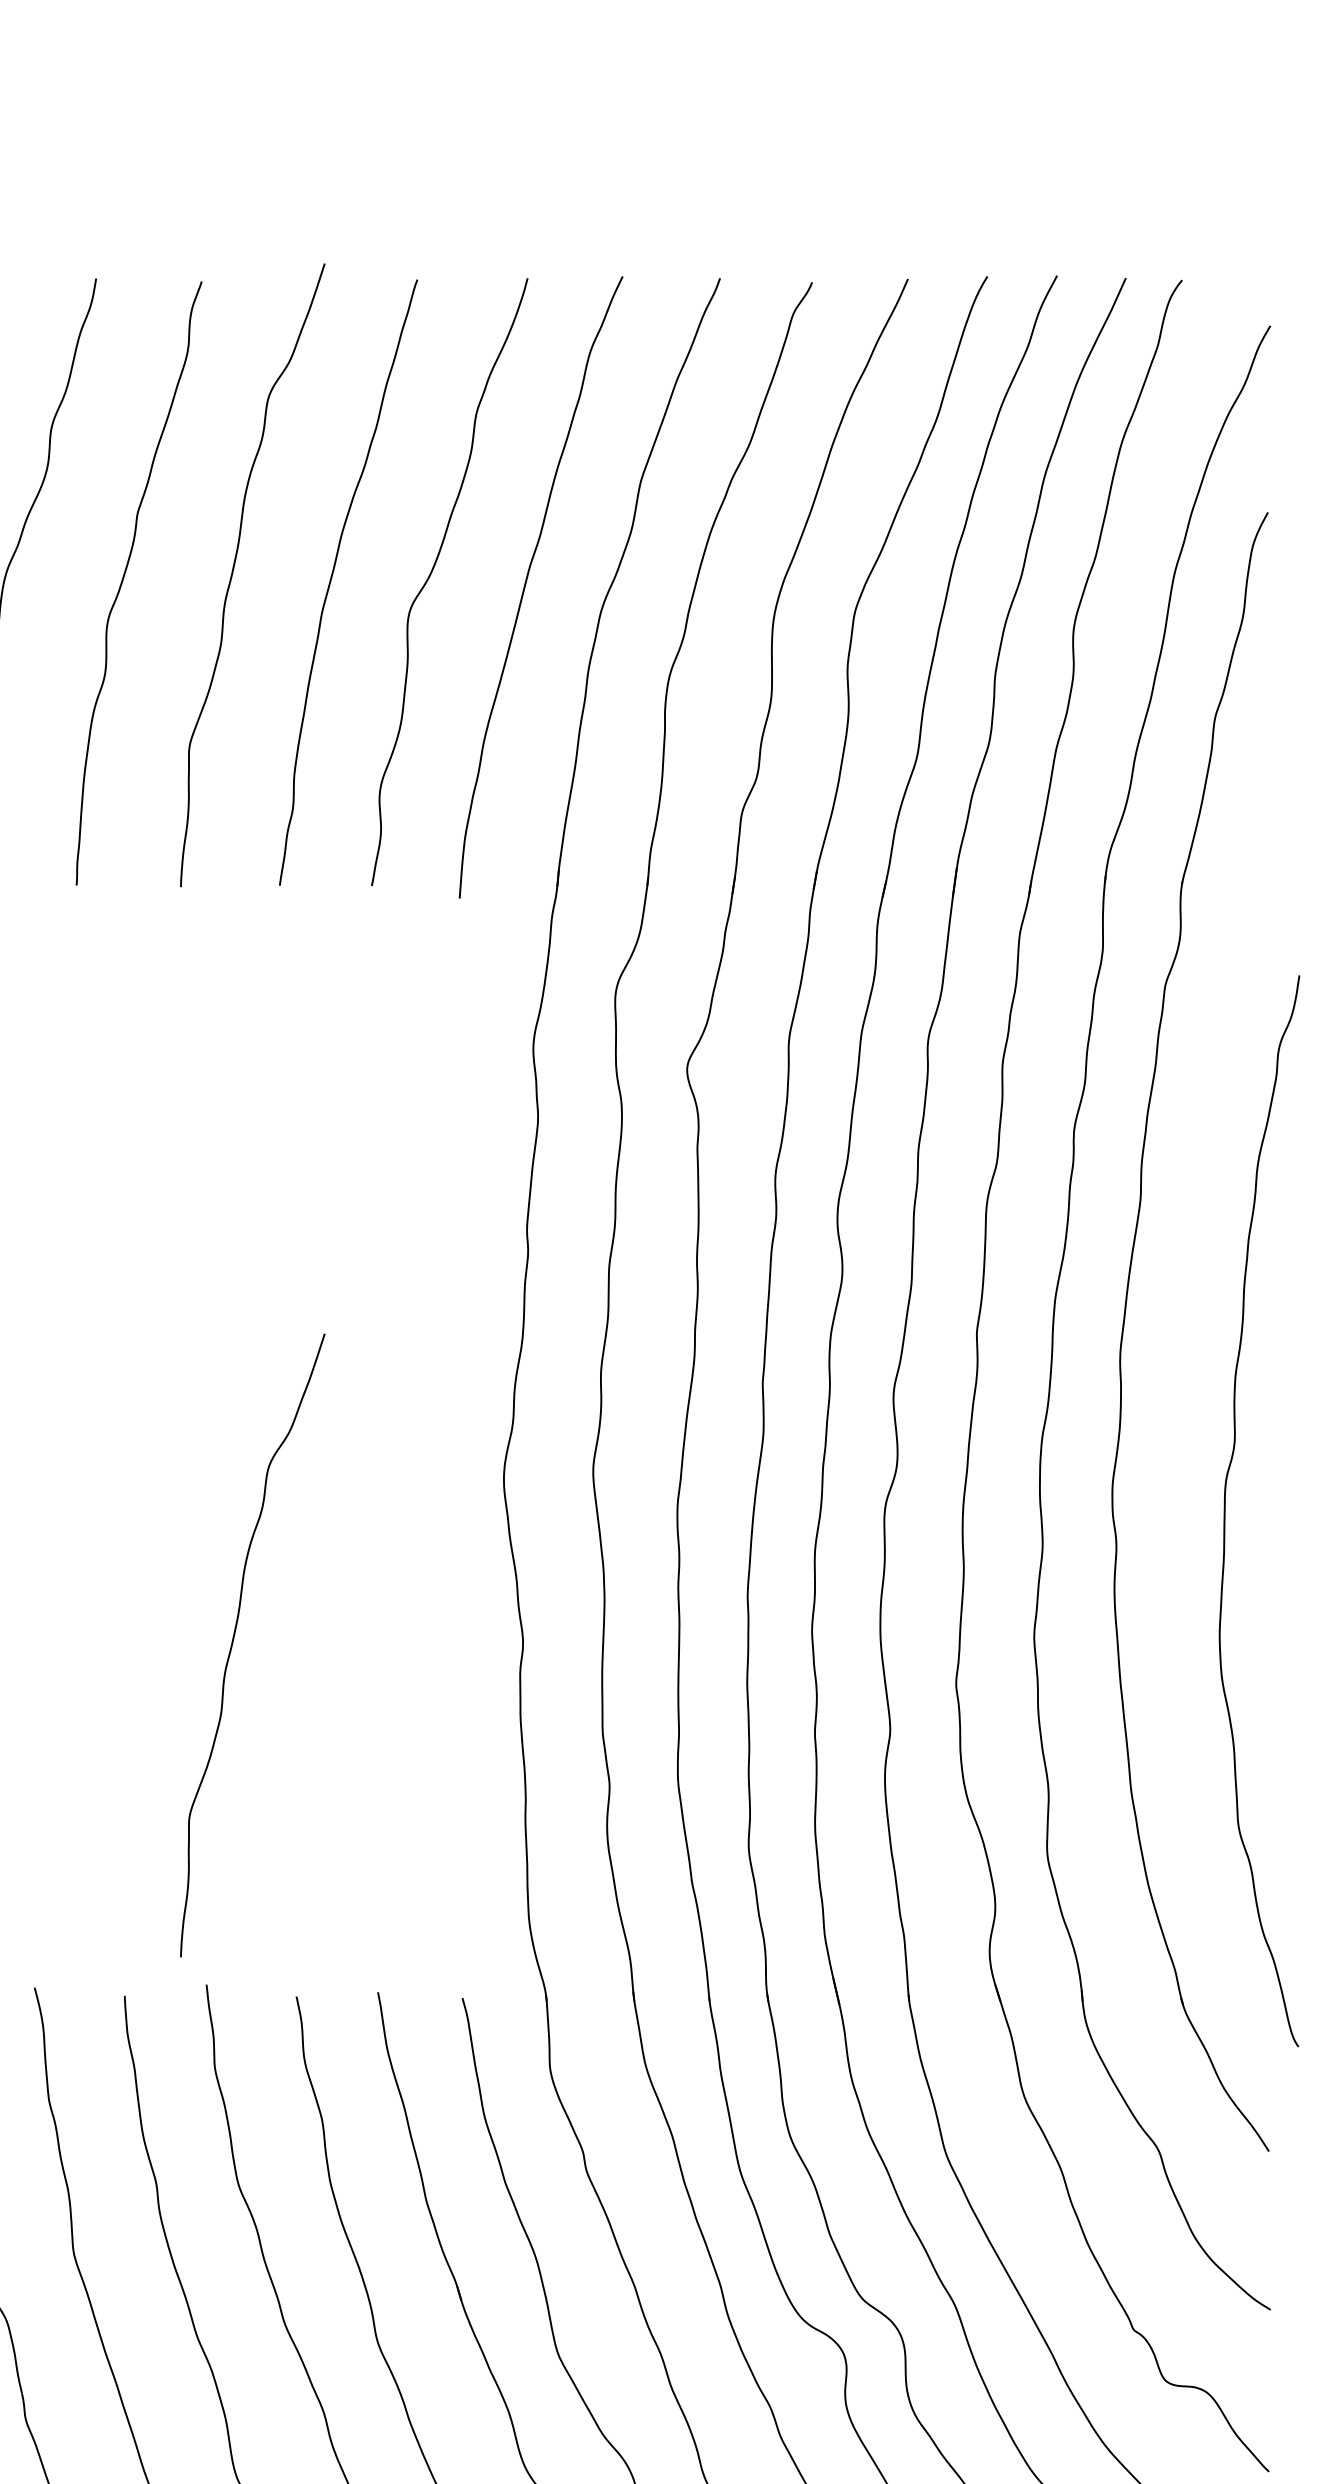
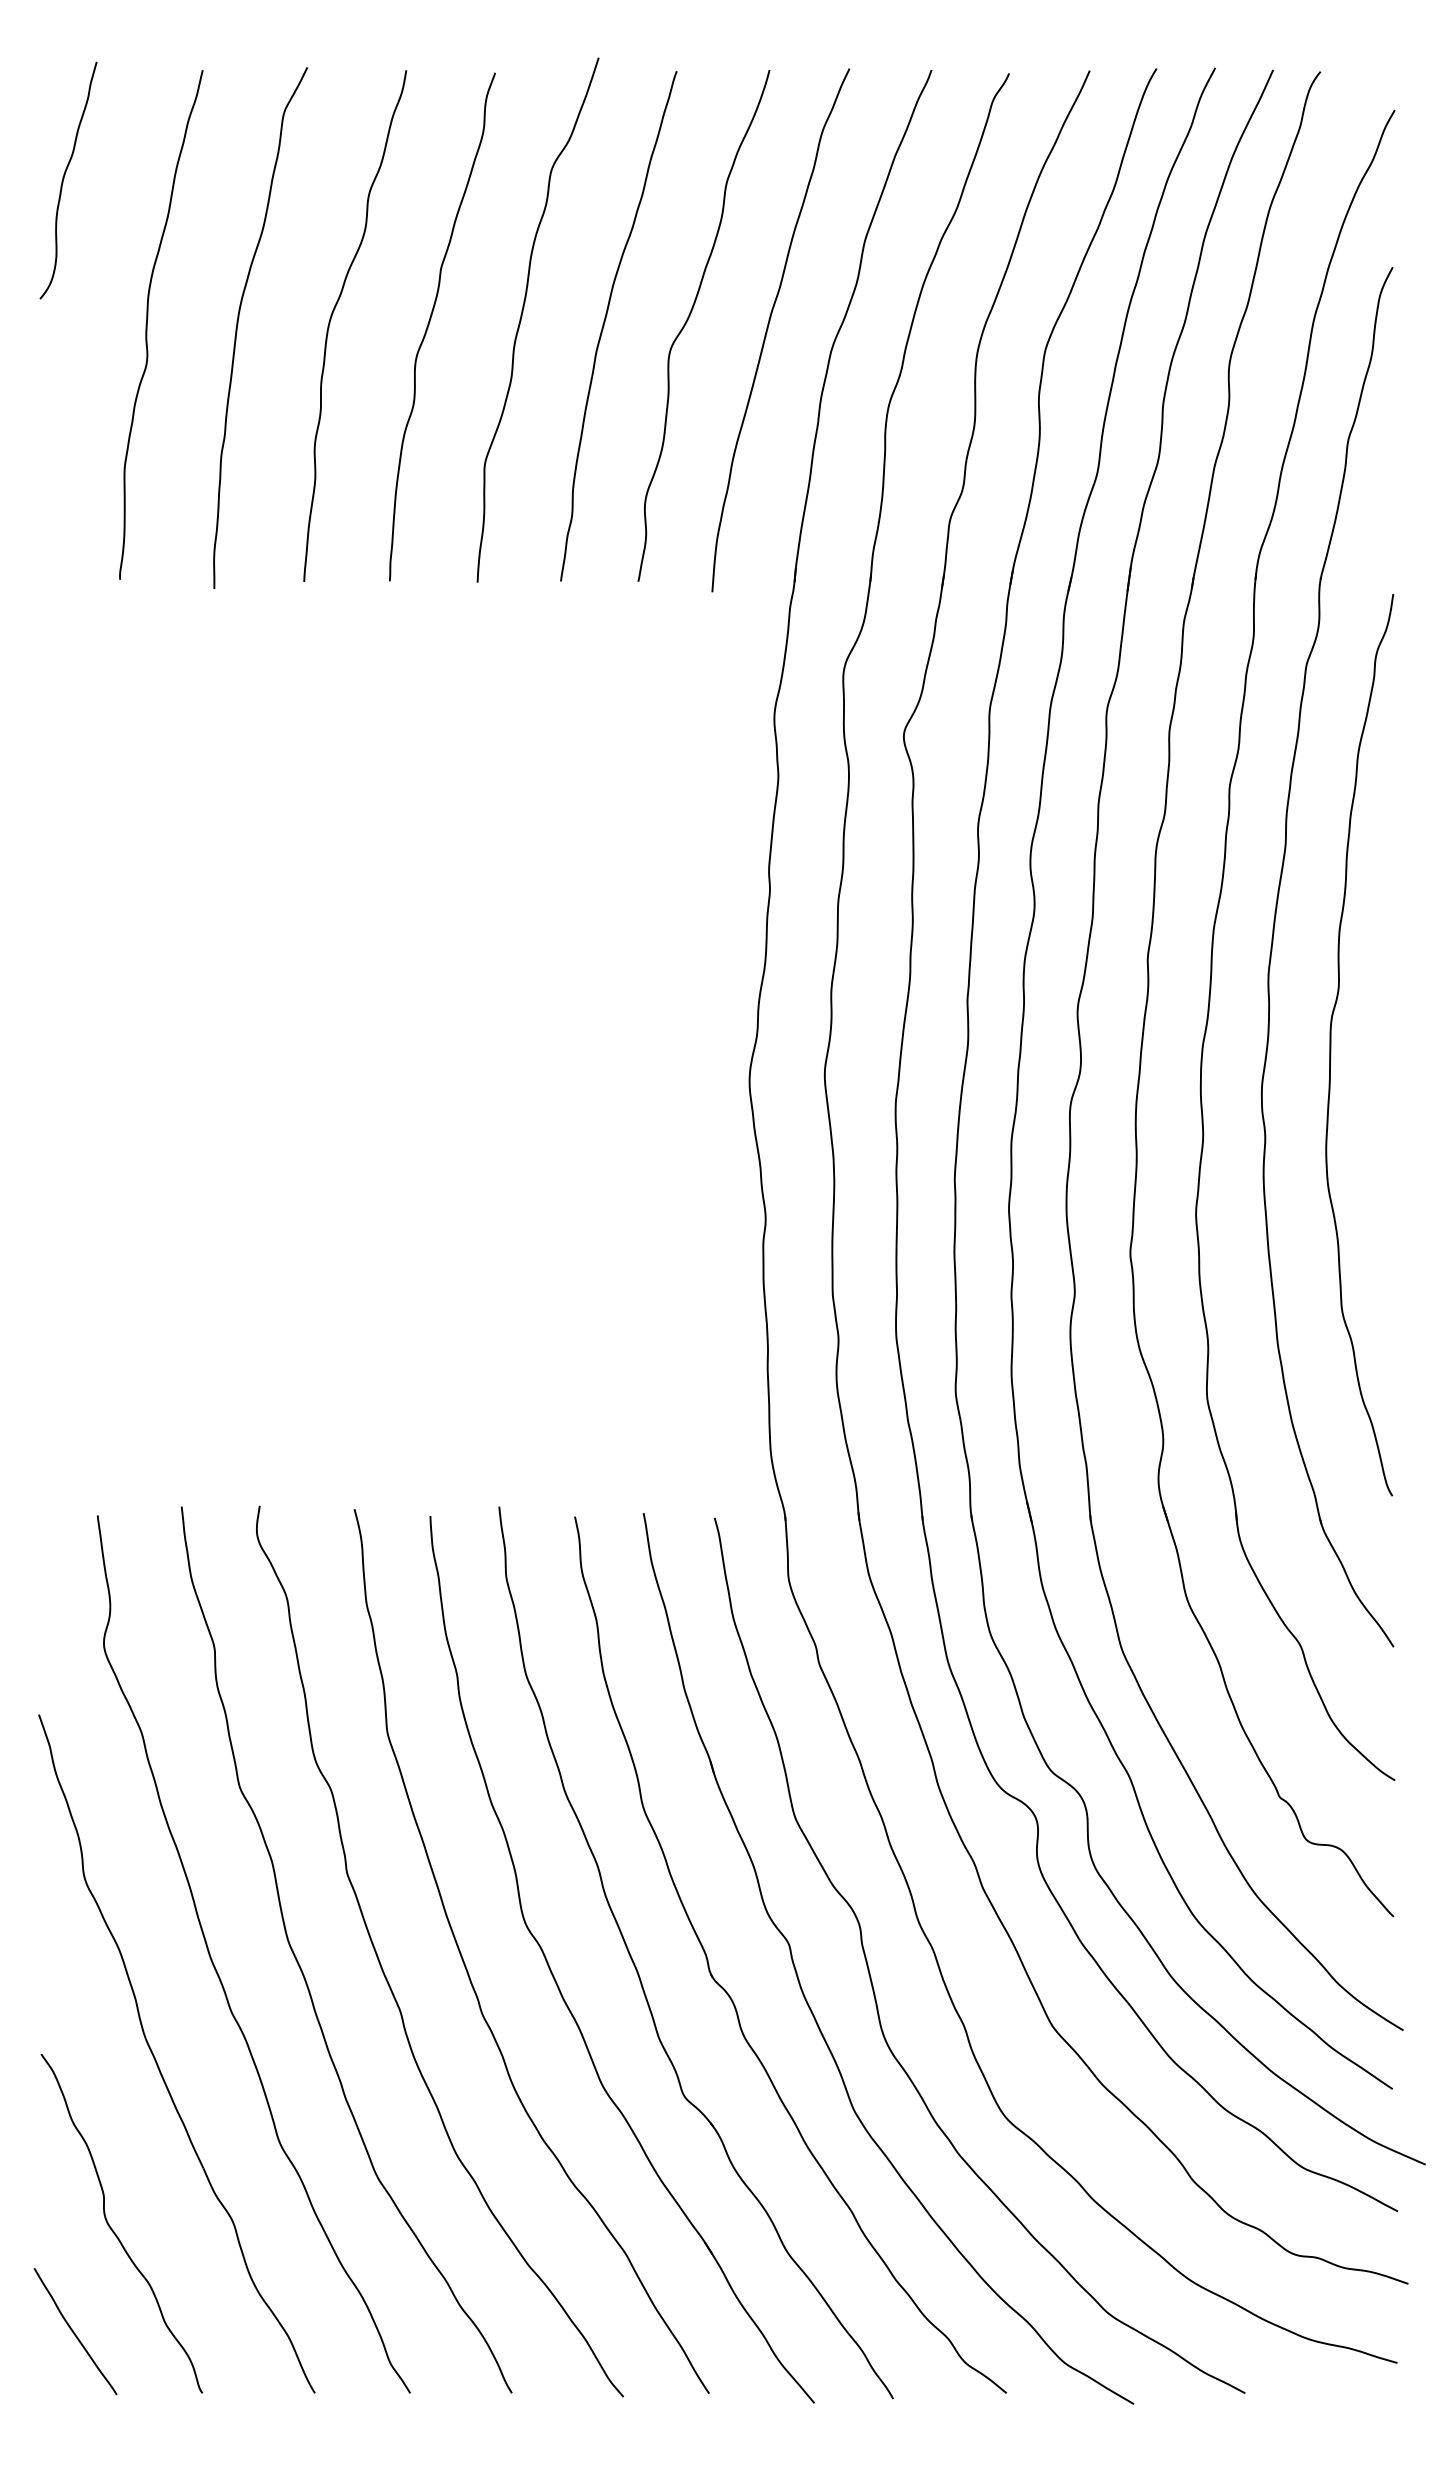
curve: (1226, 1511) -> (1331, 1045), moved
curve: (234, 1641) -> (522, 1217), removed

